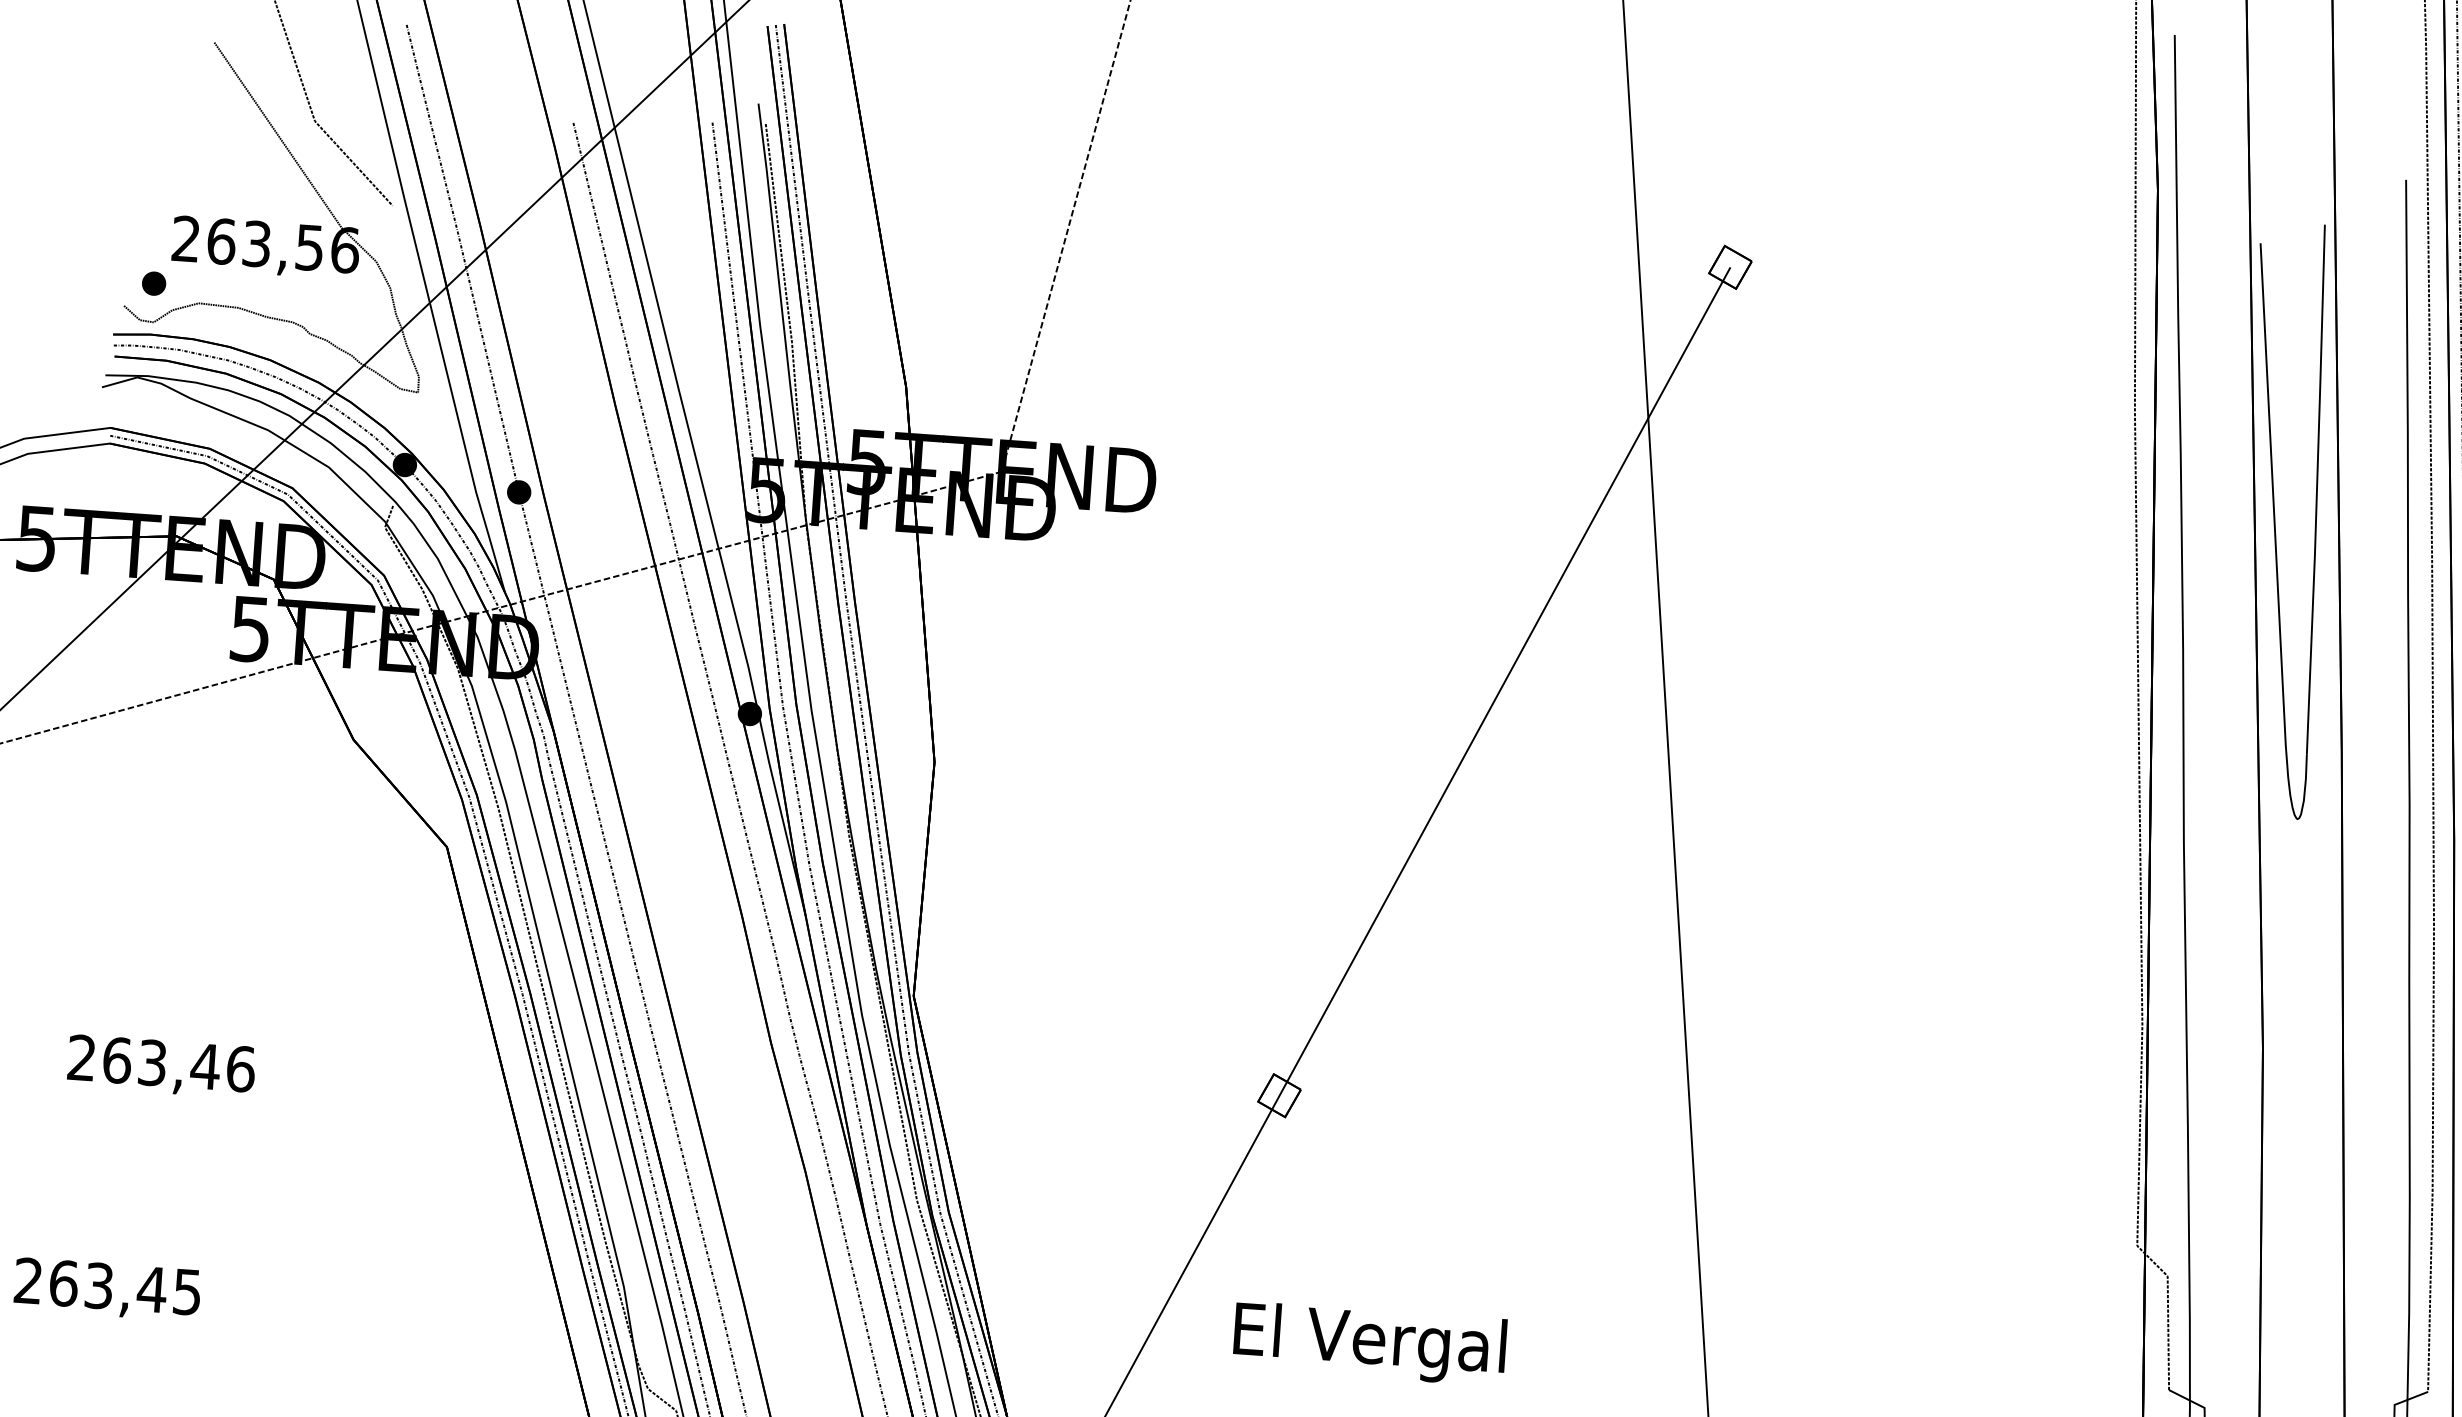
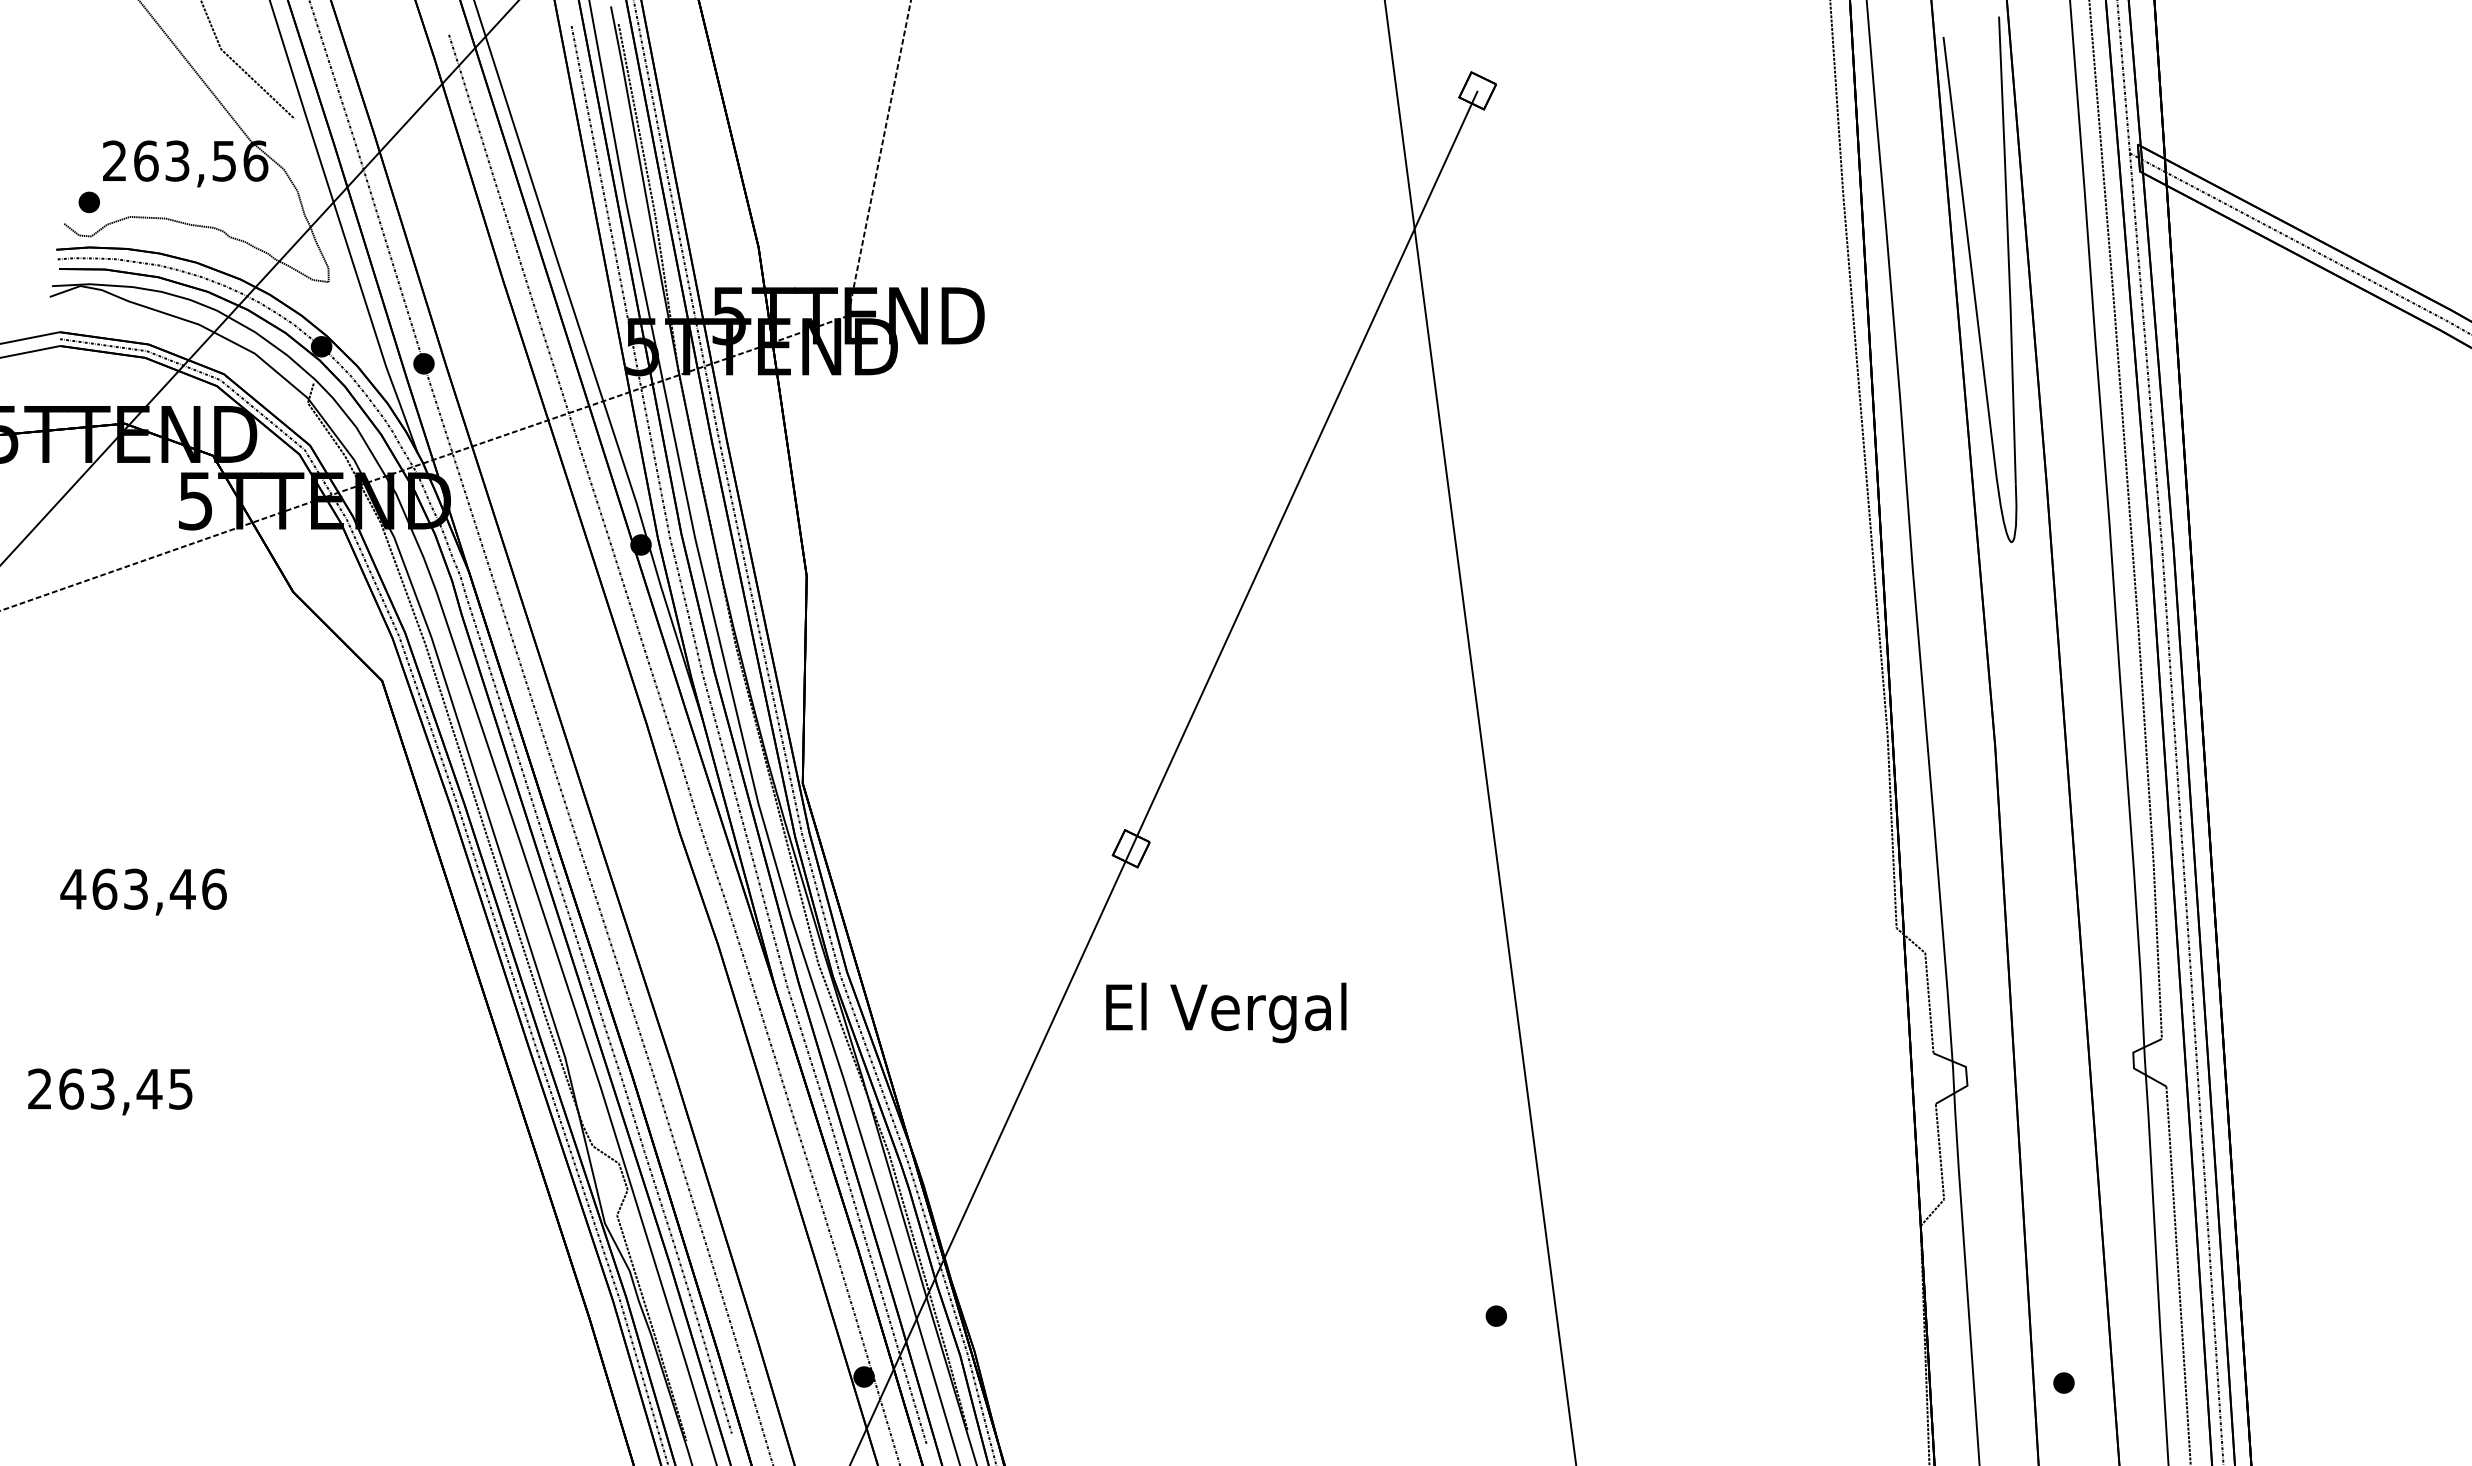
text: (82, 1057) -> (73, 888), 263,46 -> 463,46
text: (1370, 1343) -> (1226, 1012), moved

